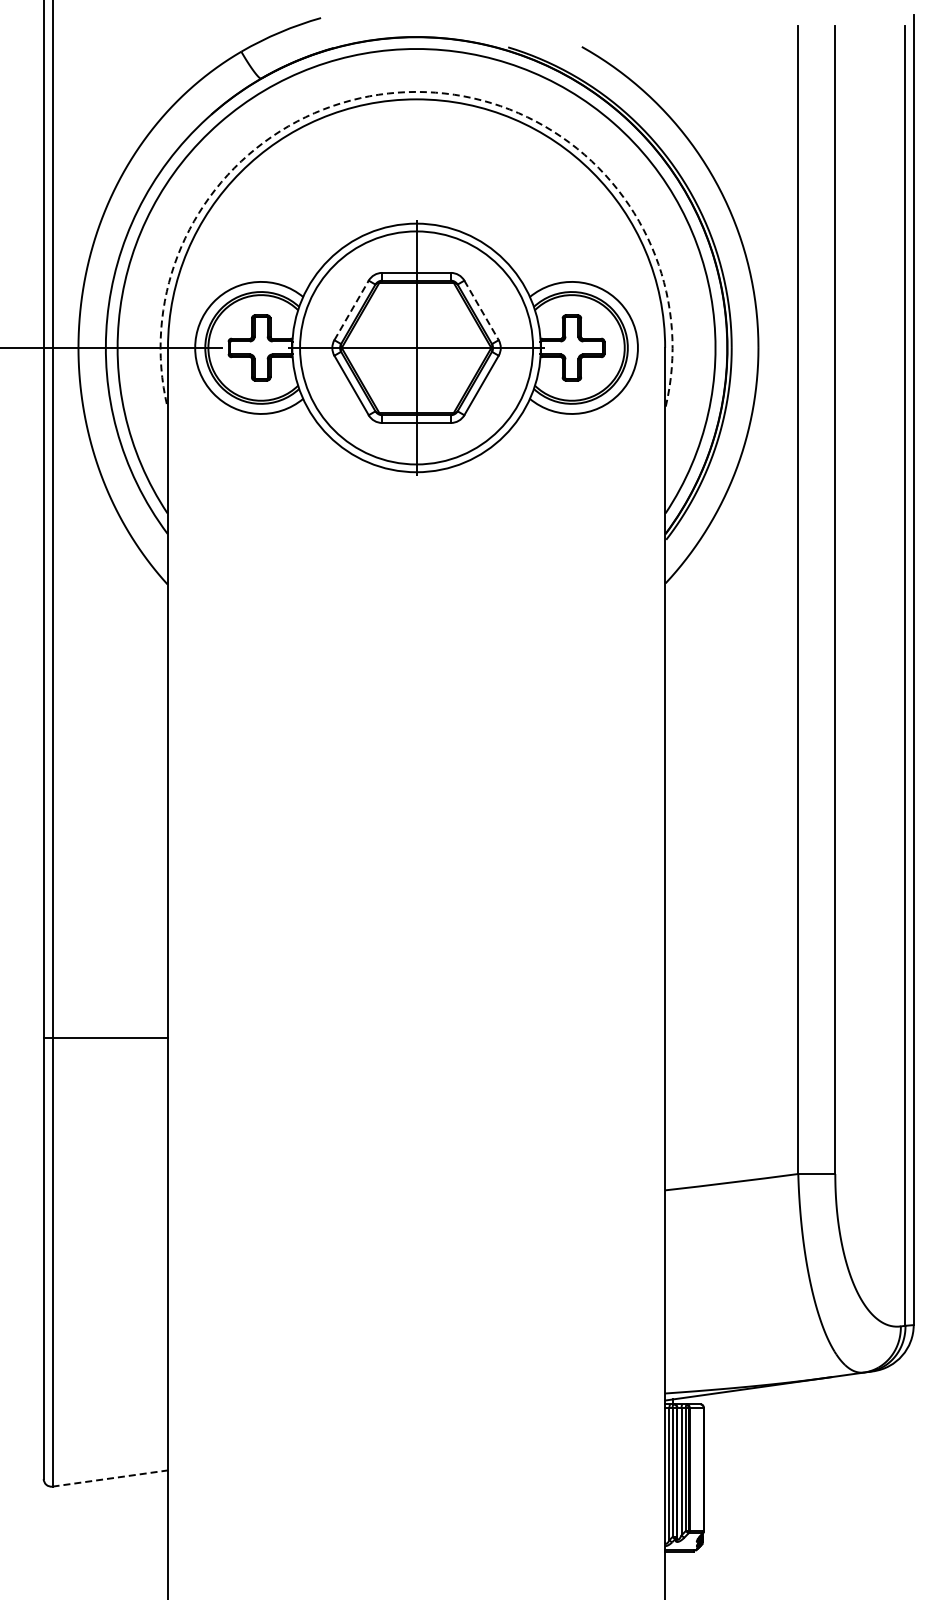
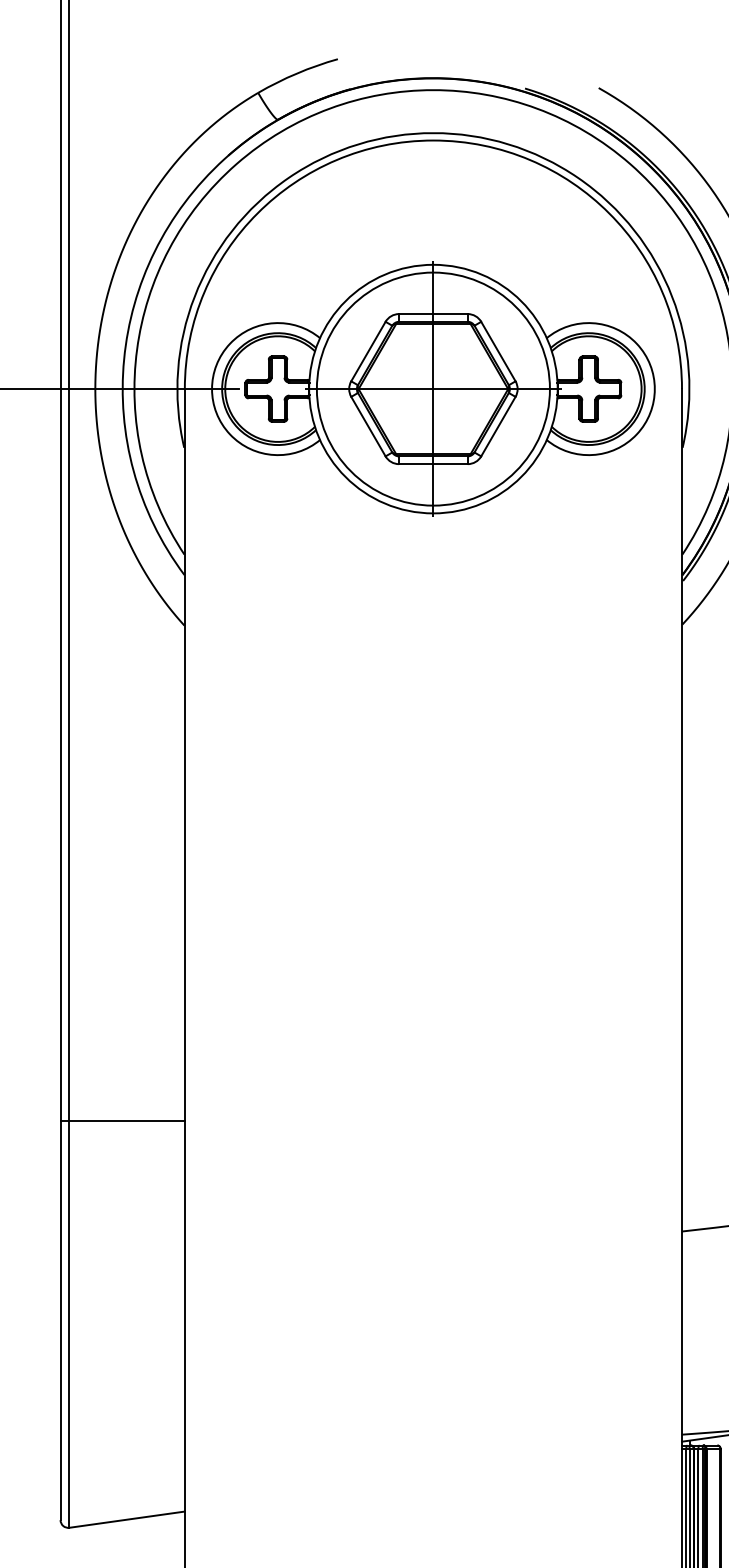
arc: (416, 91) -> (433, 132), dashed -> solid
line: (351, 310) -> (368, 351), dashed -> solid
line: (481, 310) -> (498, 351), dashed -> solid
line: (105, 1038) -> (122, 1121), moved
line: (110, 1478) -> (127, 1519), dashed -> solid

